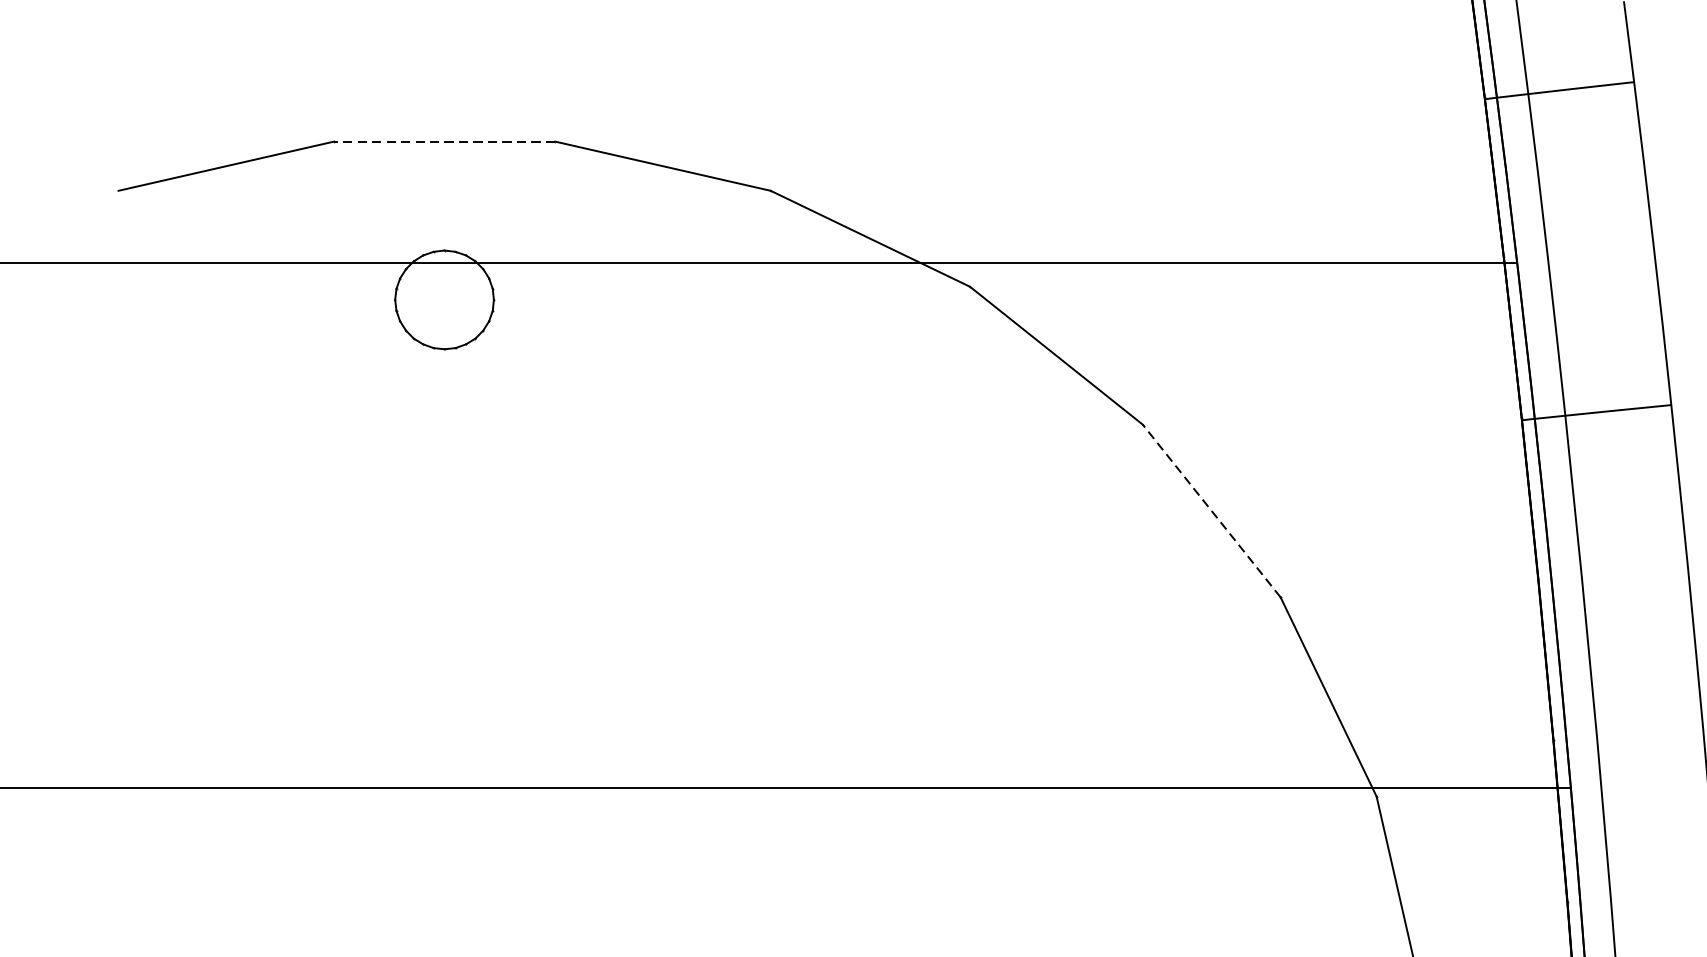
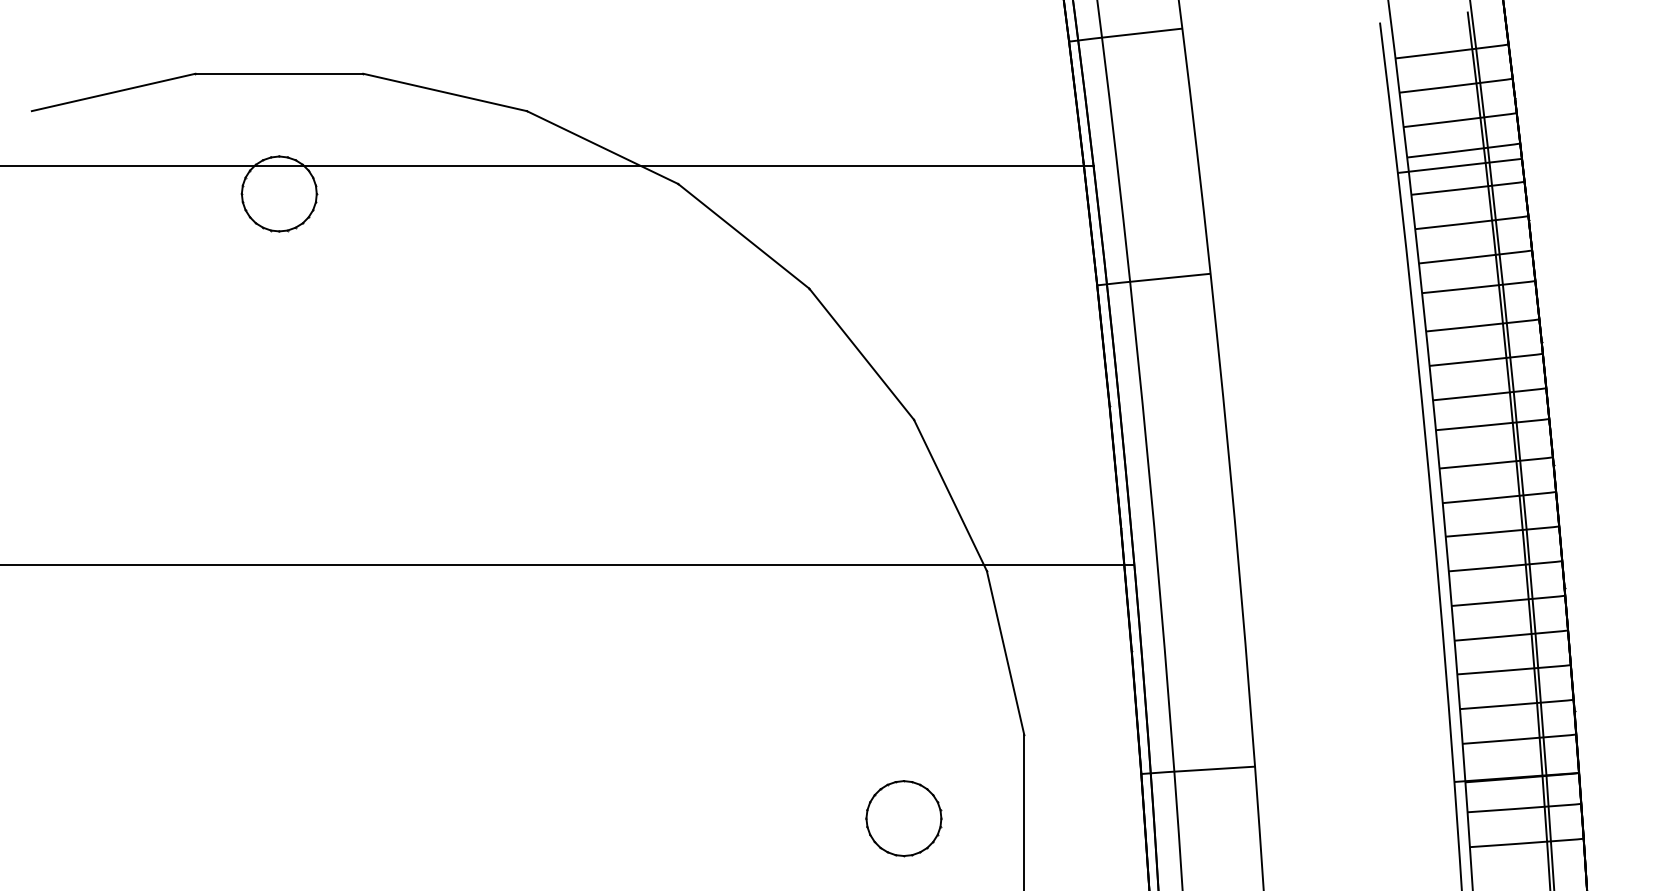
line: (444, 141) -> (279, 73), dashed -> solid
line: (1211, 511) -> (861, 354), dashed -> solid

